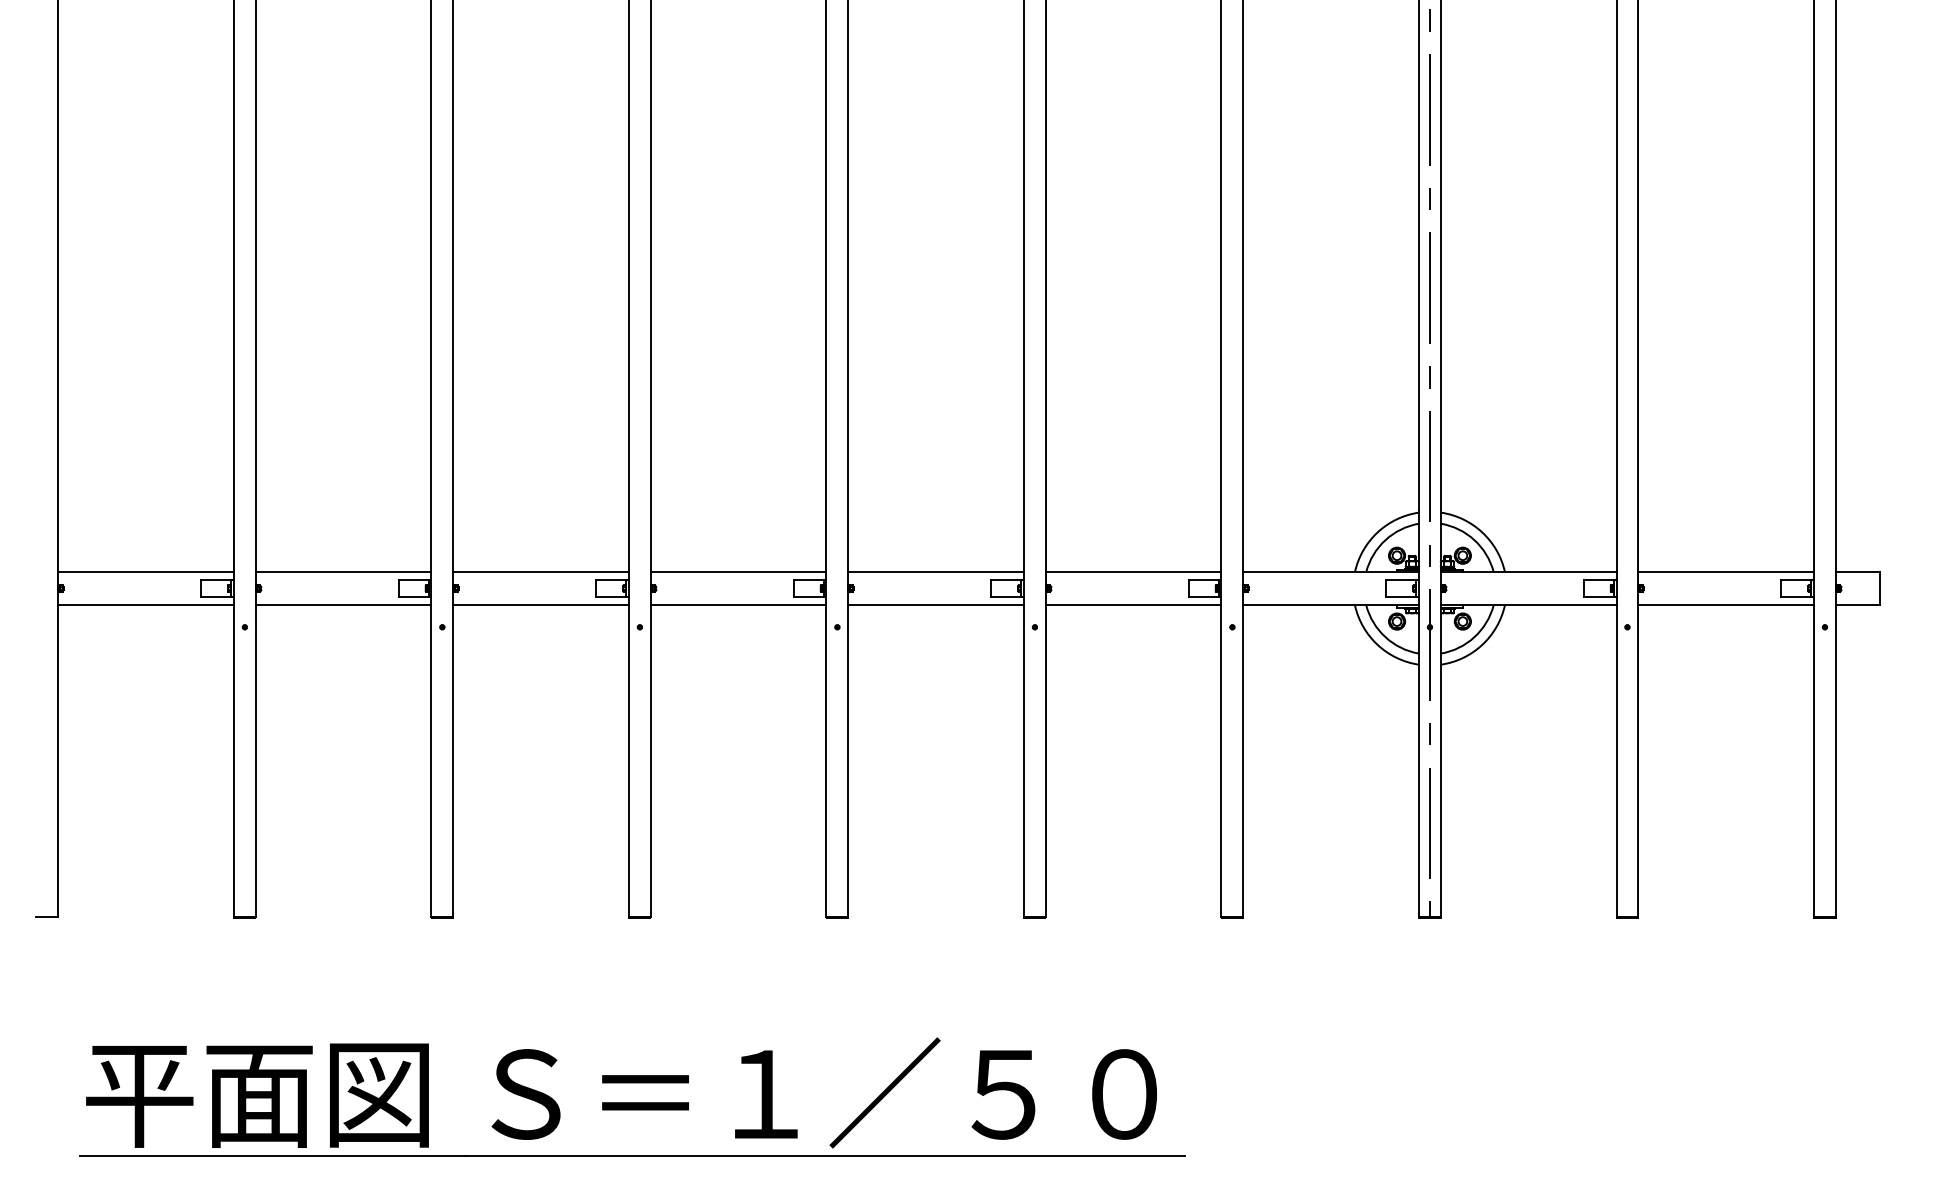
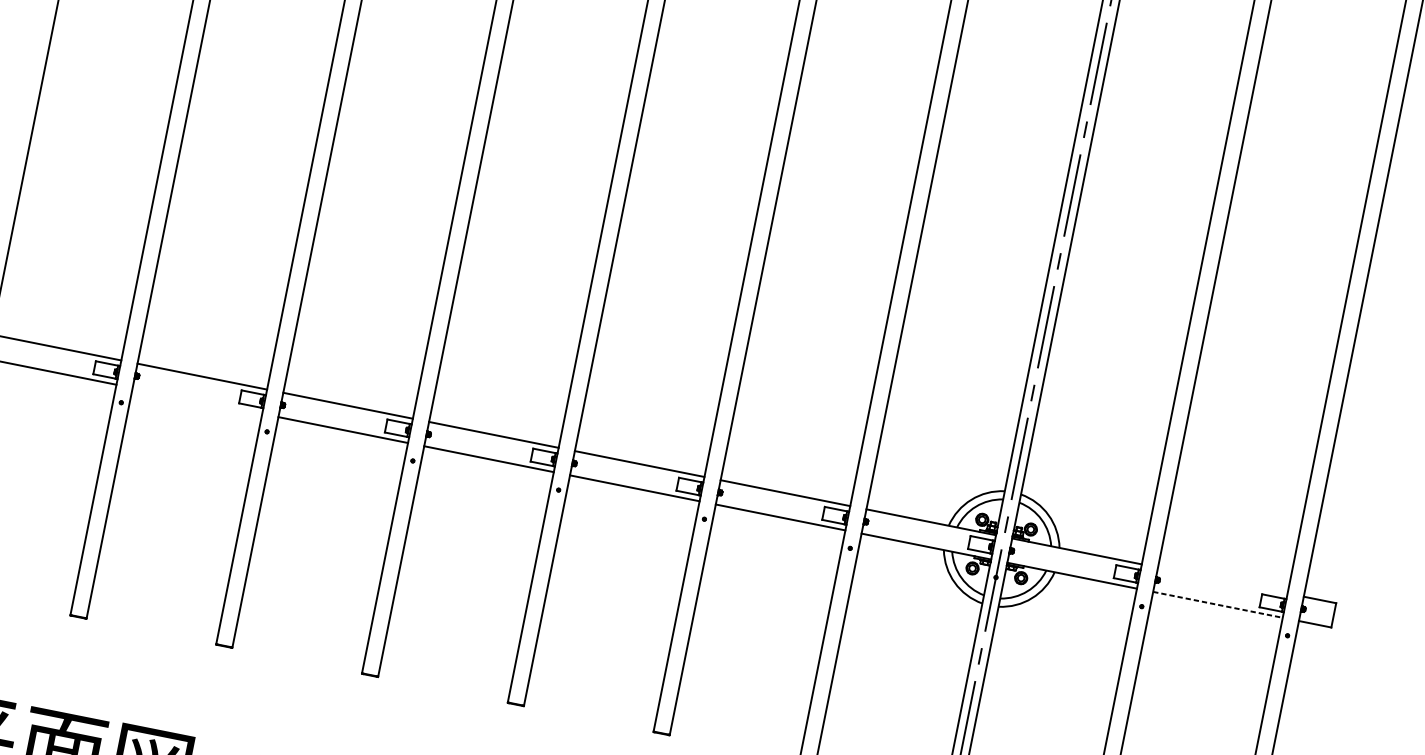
line: (1726, 572) -> (1222, 580), removed
line: (343, 605) -> (197, 401), removed
line: (1726, 605) -> (1218, 605), solid -> dashed

